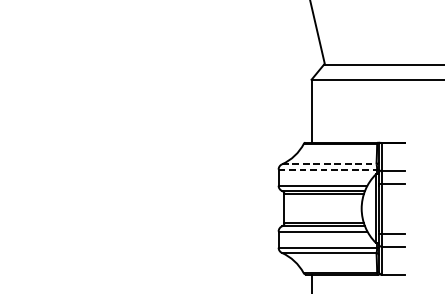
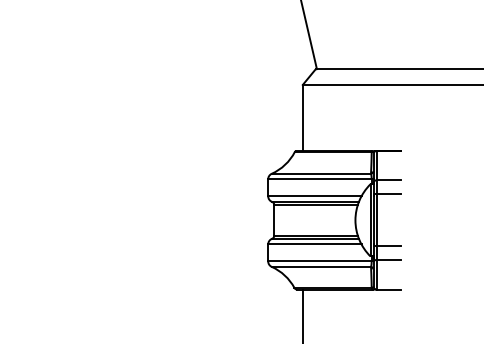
line: (329, 164) -> (321, 173), dashed -> solid
line: (327, 169) -> (319, 179), dashed -> solid

